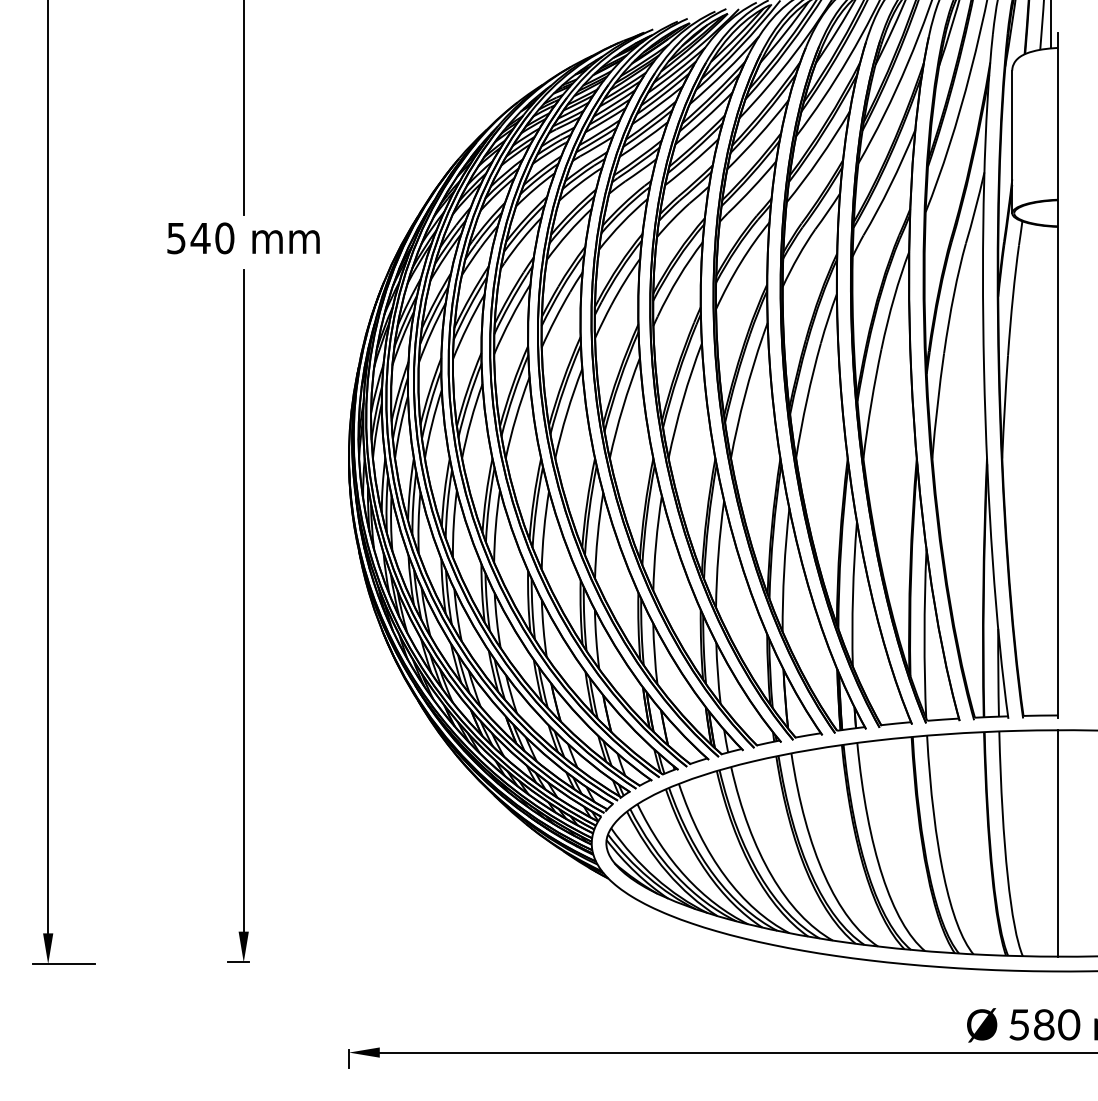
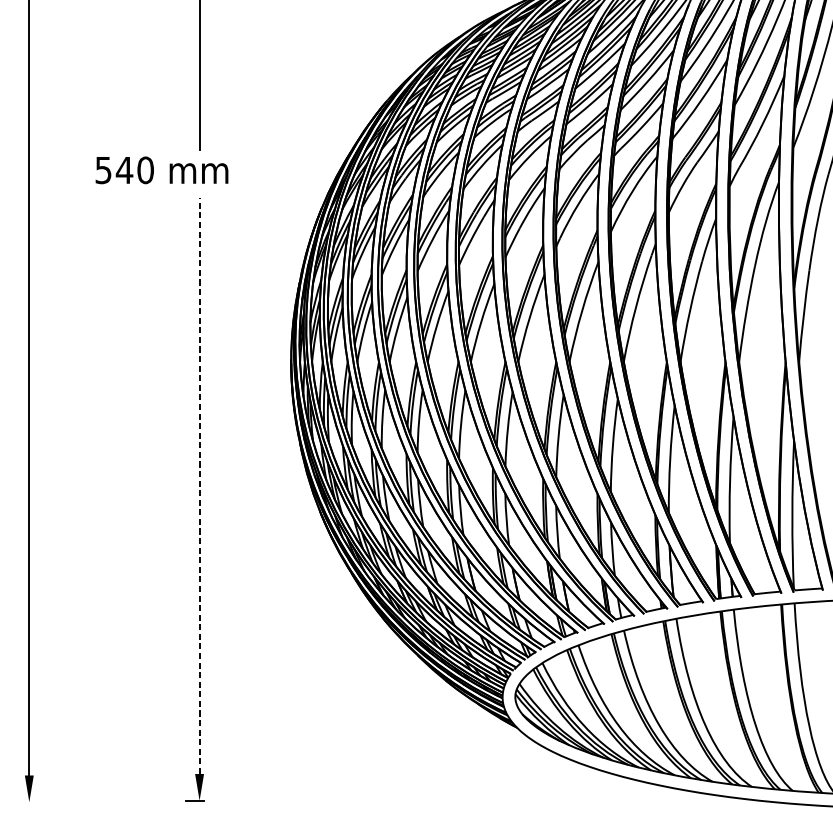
text: (243, 238) -> (161, 170), moved
line: (243, 600) -> (199, 485), solid -> dashed
line: (63, 964) -> (42, 802), removed

